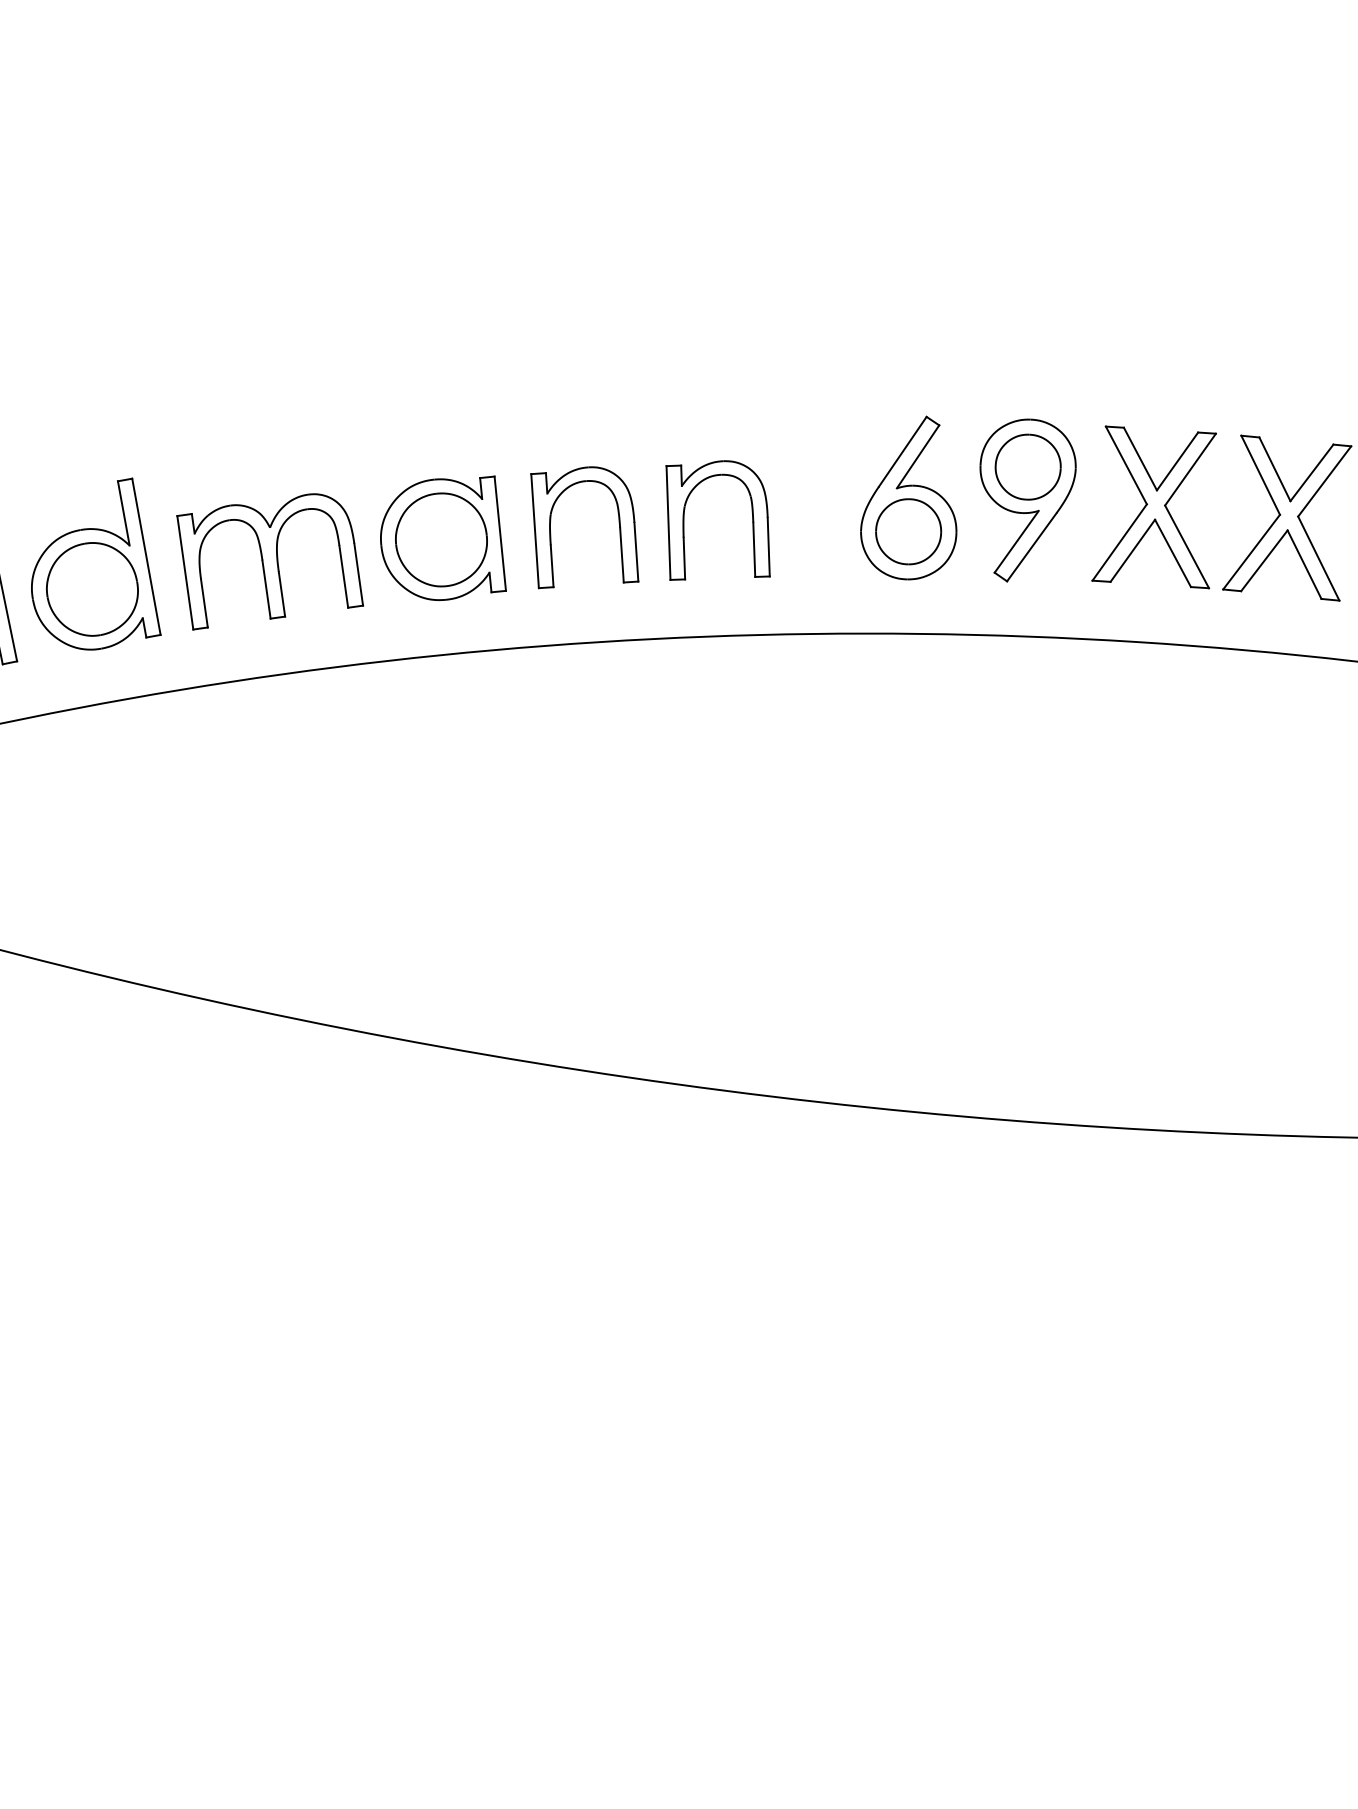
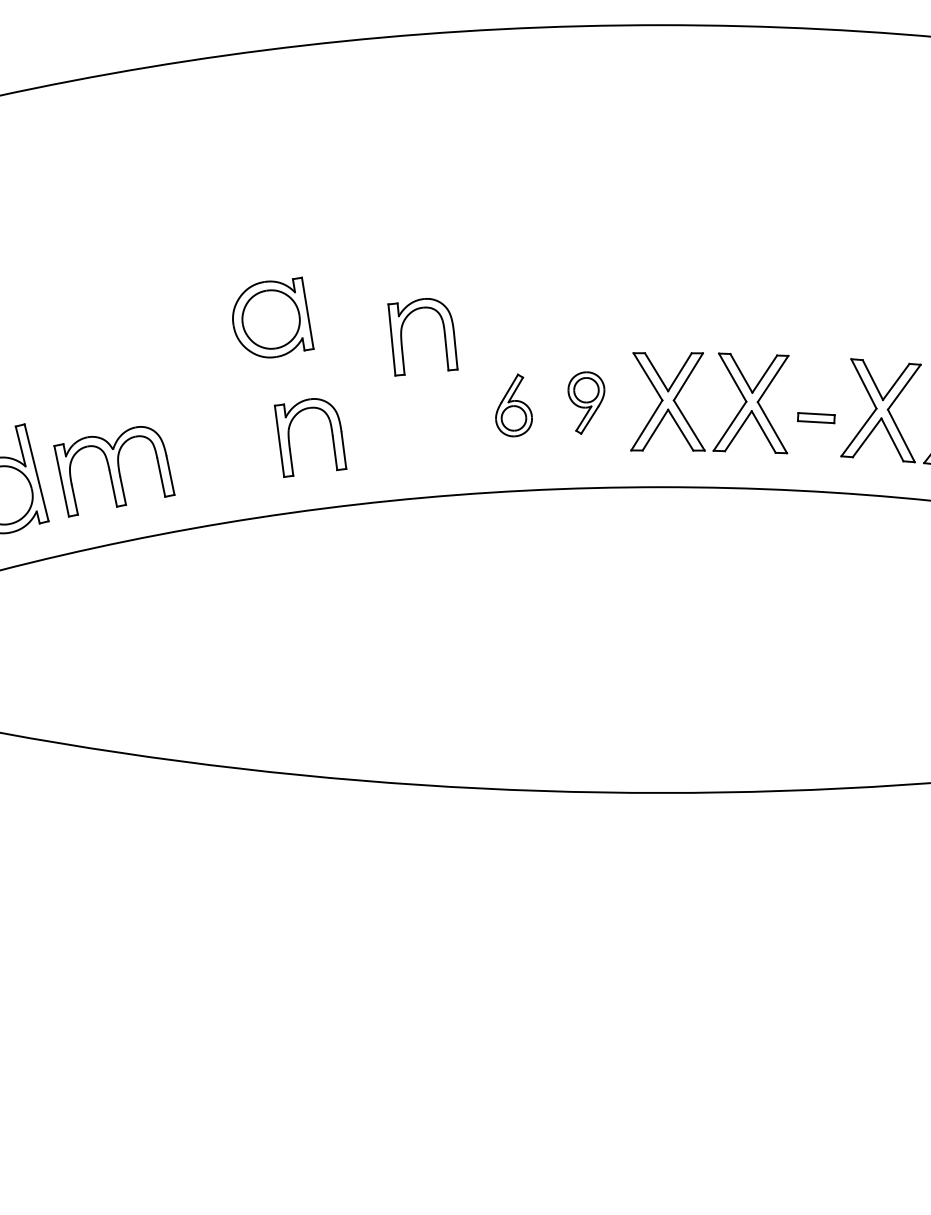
part: (910, 497) -> (513, 405), size x0.6
part: (1026, 500) -> (586, 402), size x0.6
part: (685, 520) -> (402, 337), moved
part: (445, 536) -> (273, 317), moved

